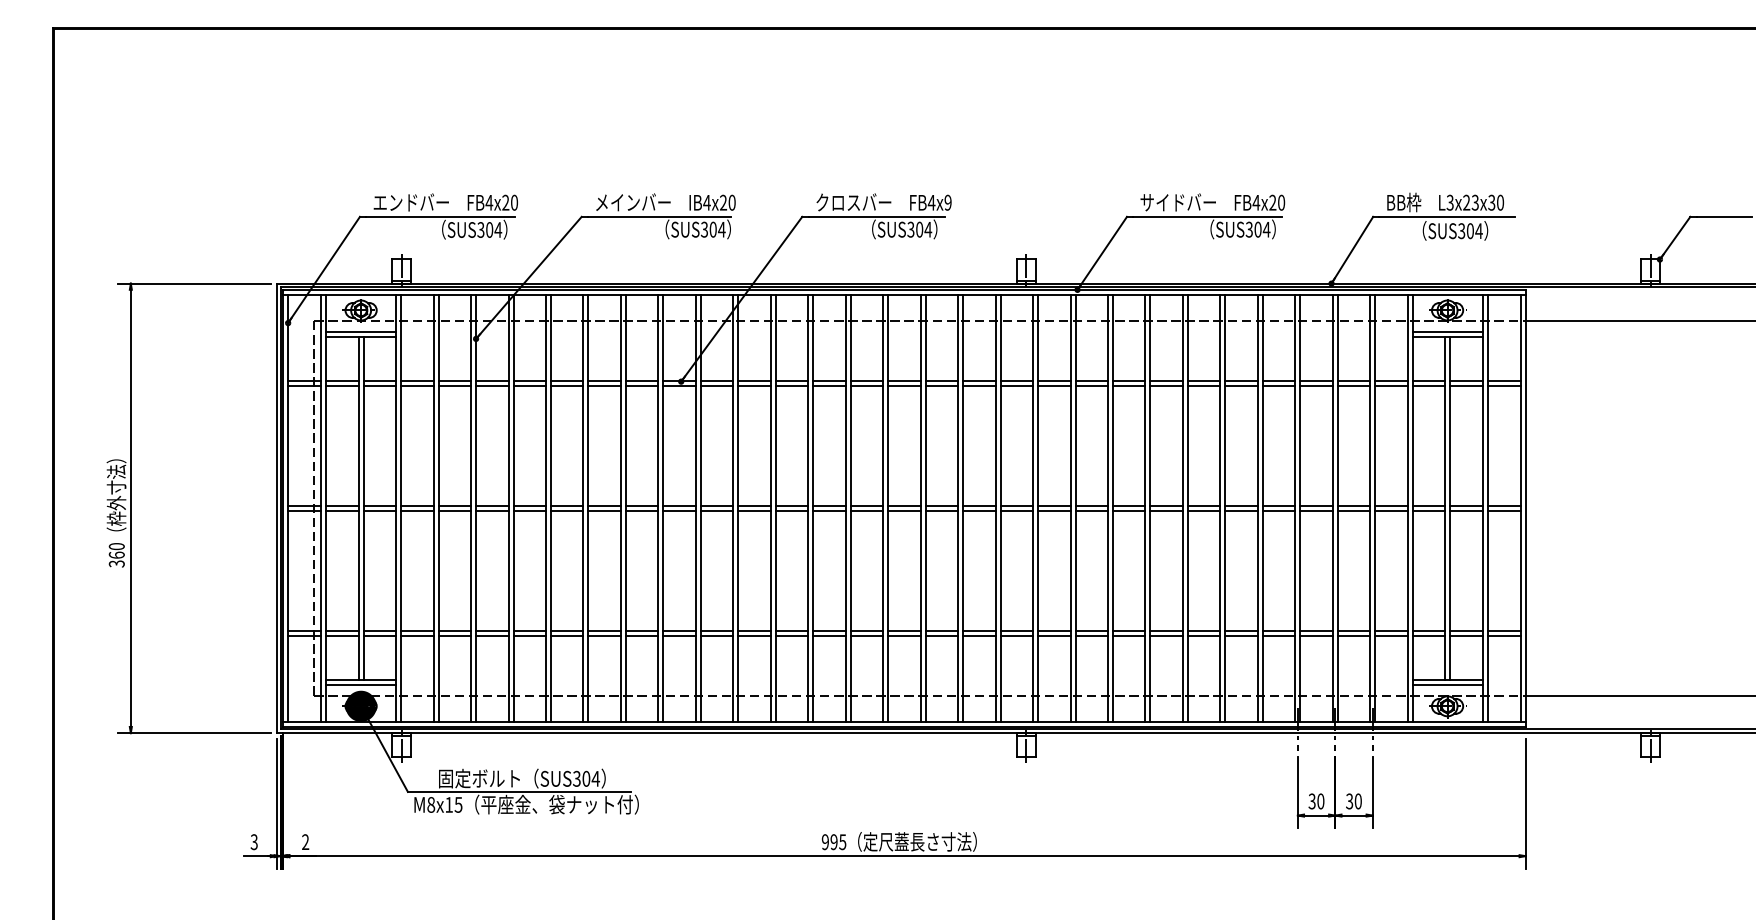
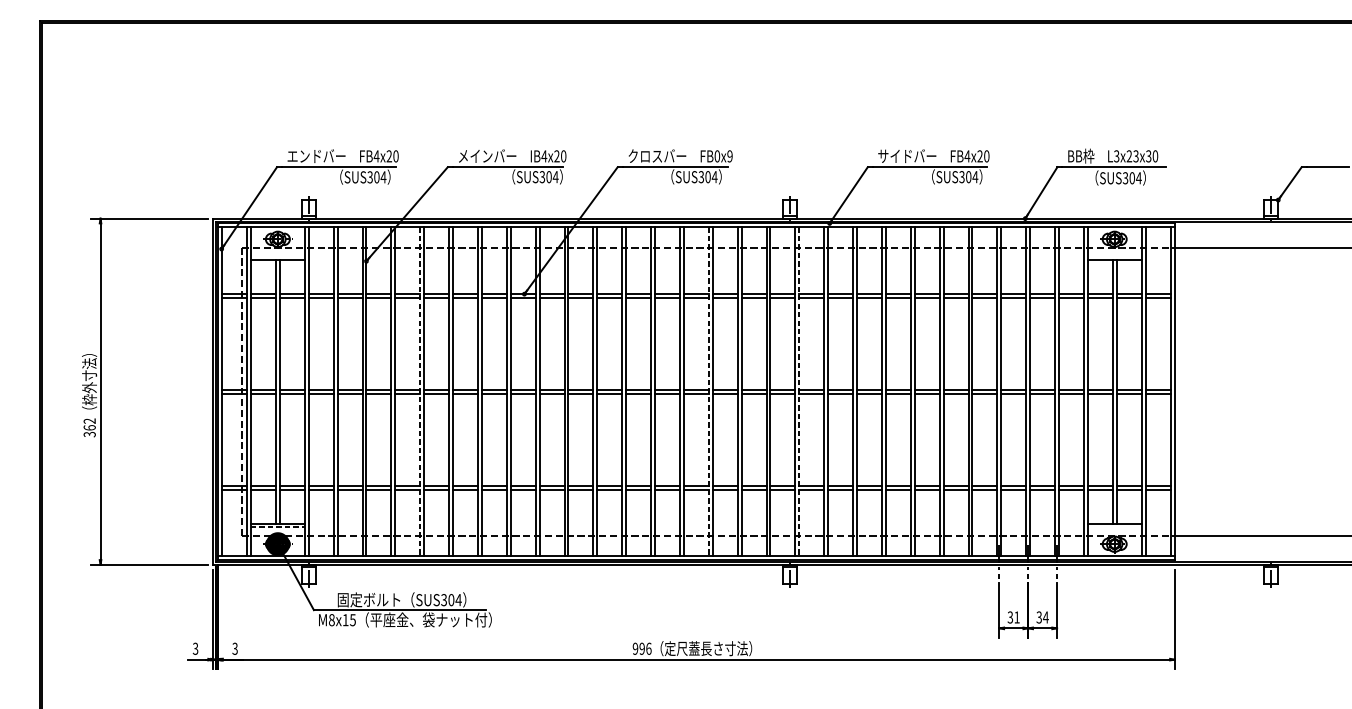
text: (931, 202) -> (717, 156), FB4x9 -> FB0x9
line: (361, 332) -> (278, 256), removed
line: (1447, 332) -> (1114, 256), removed
line: (546, 508) -> (420, 391), solid -> dashed
line: (920, 508) -> (708, 391), solid -> dashed
line: (1038, 508) -> (799, 391), solid -> dashed
text: (116, 546) -> (89, 421), 360 -> 362
line: (361, 684) -> (278, 527), solid -> dashed
line: (1447, 684) -> (1114, 527), removed
text: (1320, 801) -> (1016, 617), 30 -> 31
text: (1358, 801) -> (1046, 617), 30 -> 34
text: (305, 842) -> (235, 649), 2 -> 3
text: (842, 842) -> (648, 649), 995 -> 996

